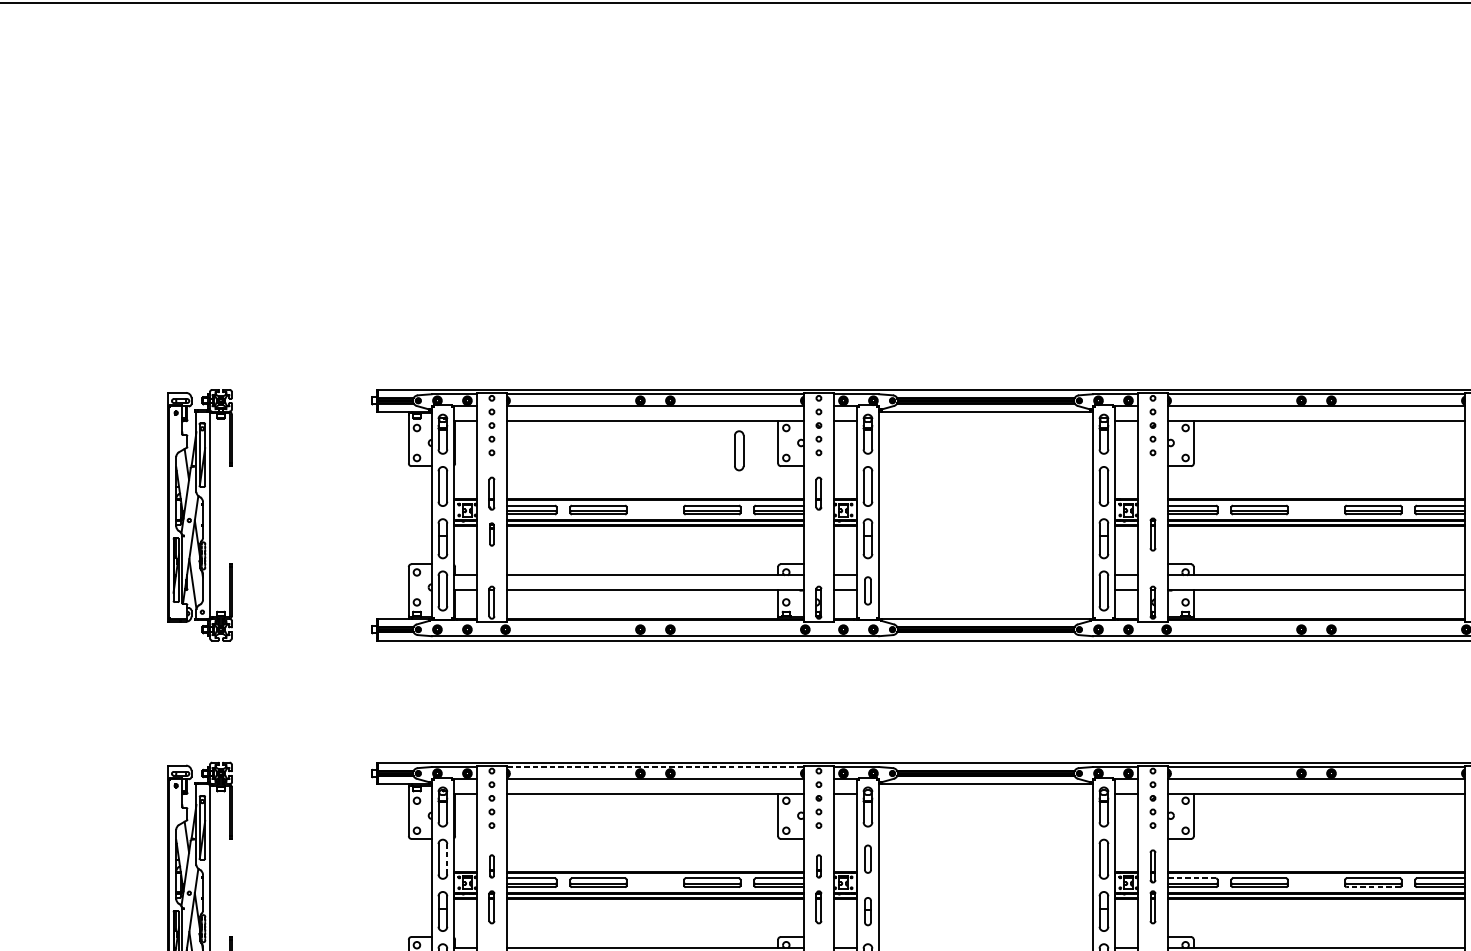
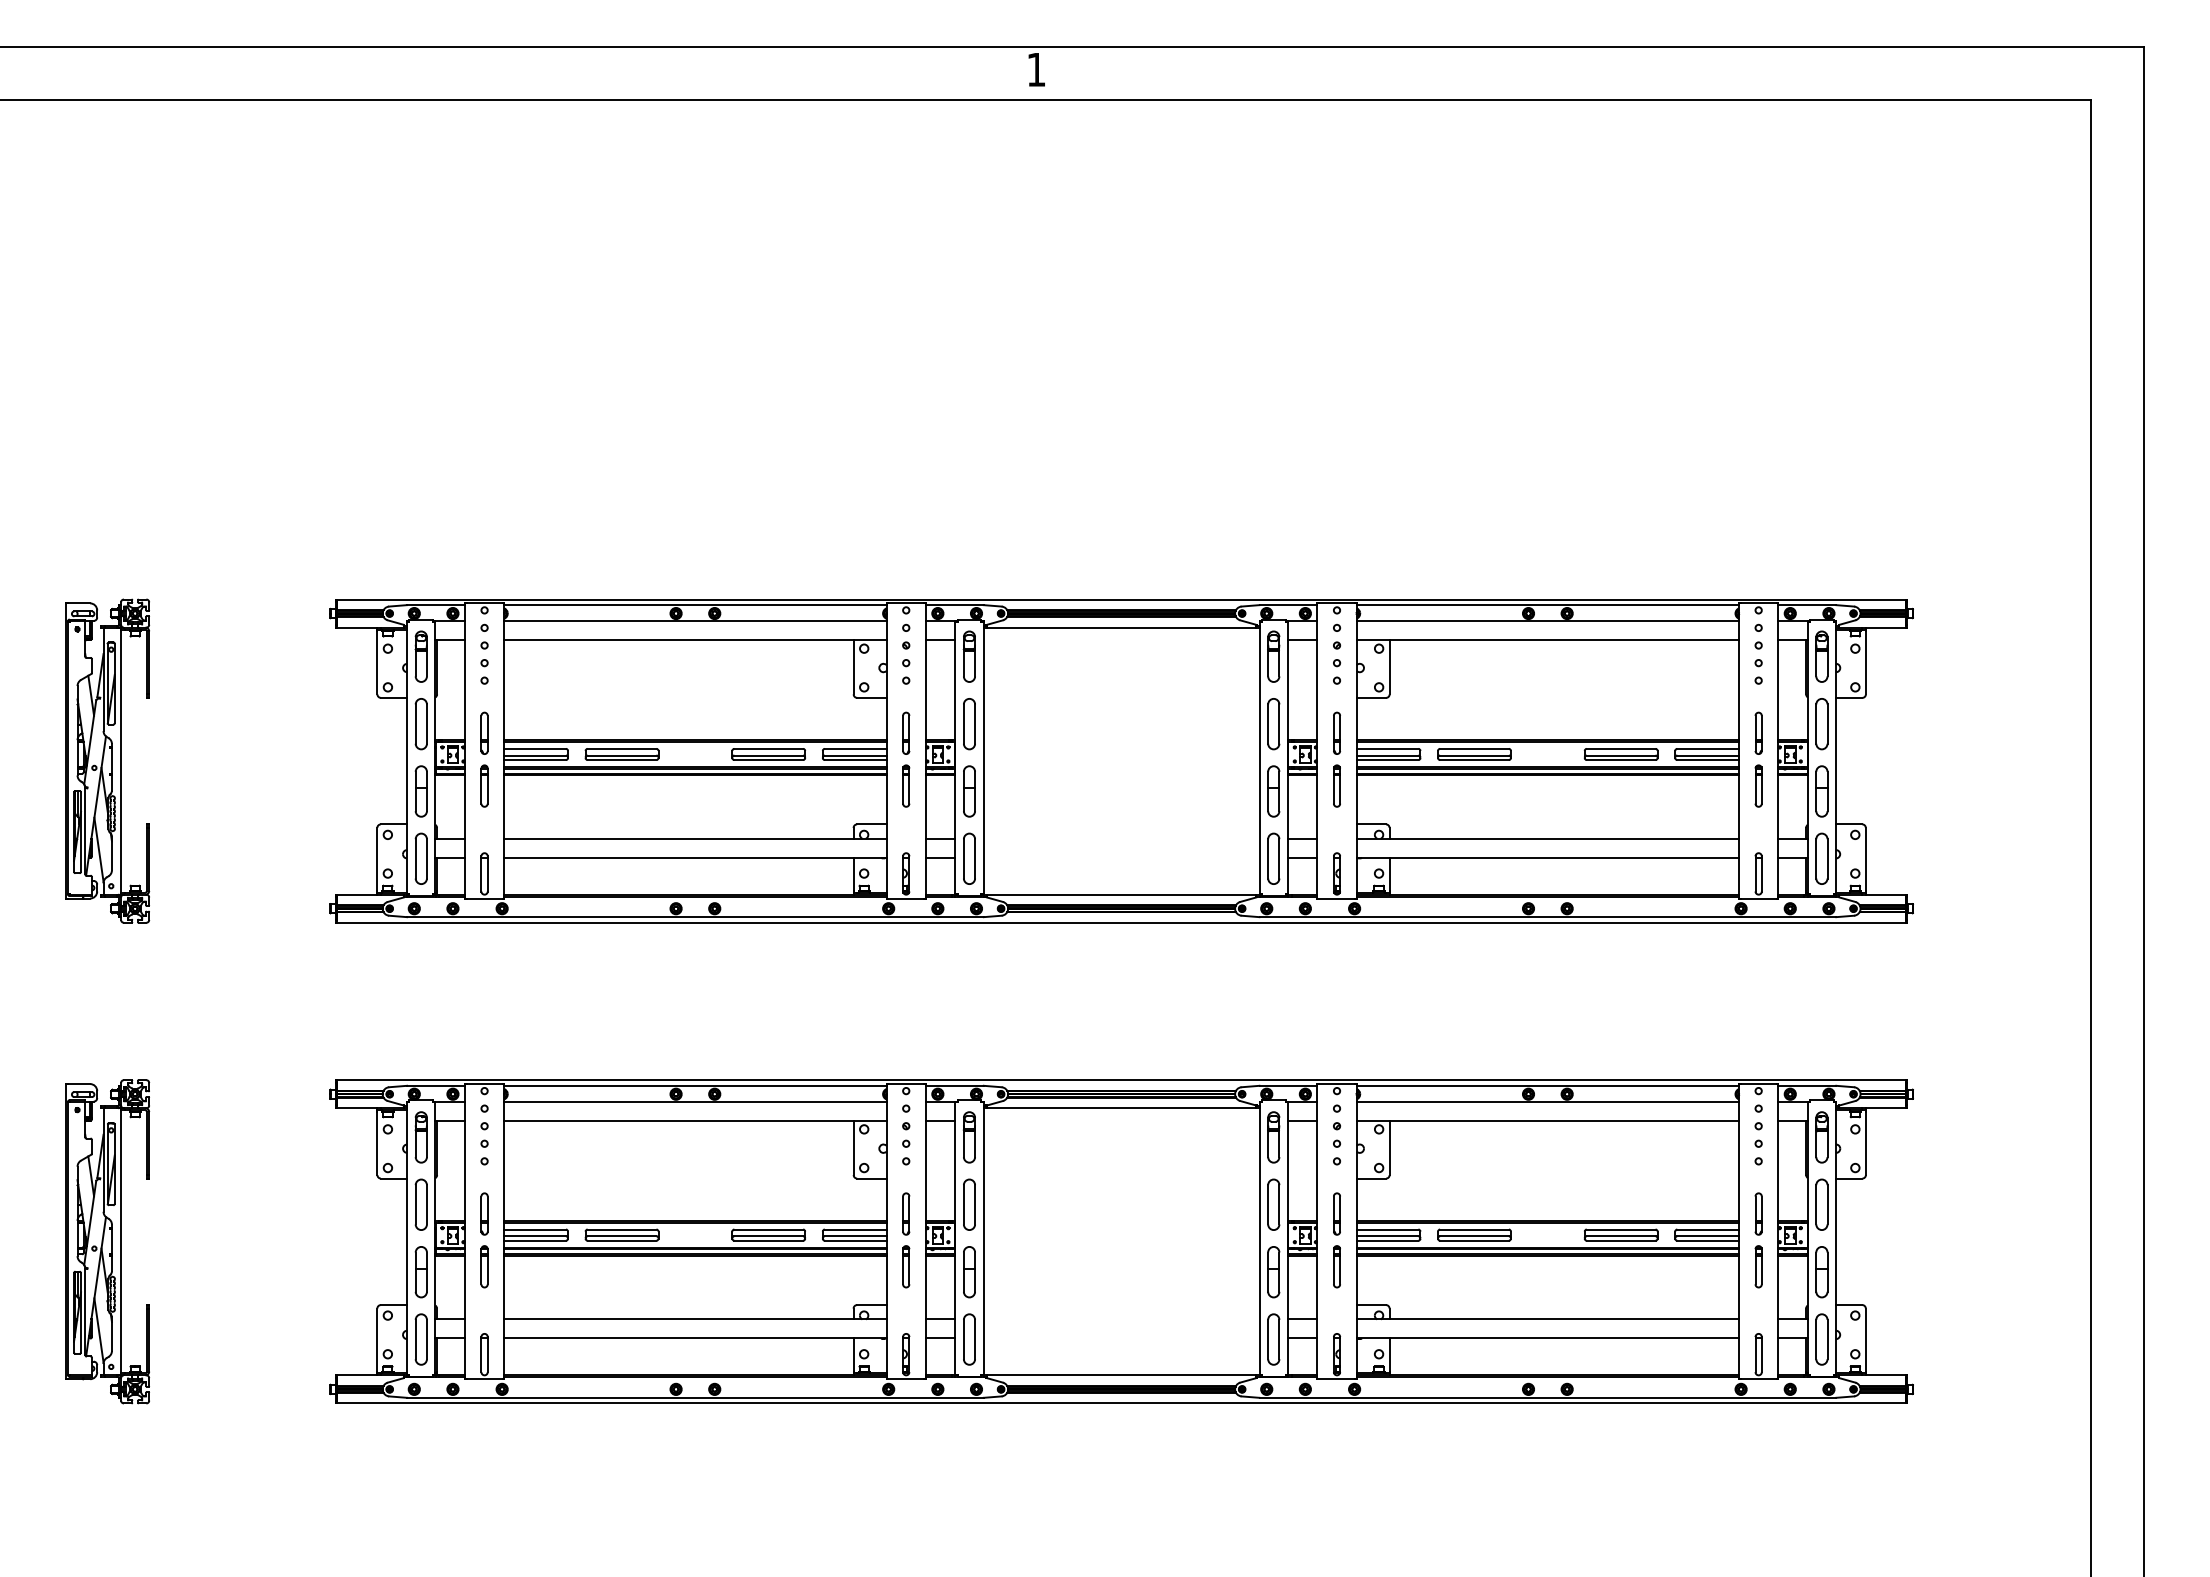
part: (739, 451) -> (803, 678), removed
part: (1152, 493) -> (1336, 732), added
part: (491, 534) -> (484, 785), size x1.43
part: (819, 534) -> (906, 785), added
part: (867, 590) -> (969, 858), size x1.43
line: (655, 766) -> (695, 1085), dashed -> solid
line: (446, 859) -> (426, 1204), dashed -> solid
part: (867, 859) -> (969, 1204), size x1.43
part: (491, 866) -> (484, 1213), size x1.43
part: (819, 866) -> (906, 1213), size x1.43
line: (1192, 878) -> (1387, 1229), dashed -> solid
line: (1372, 886) -> (1620, 1240), dashed -> solid
part: (867, 911) -> (969, 1272), size x1.43

